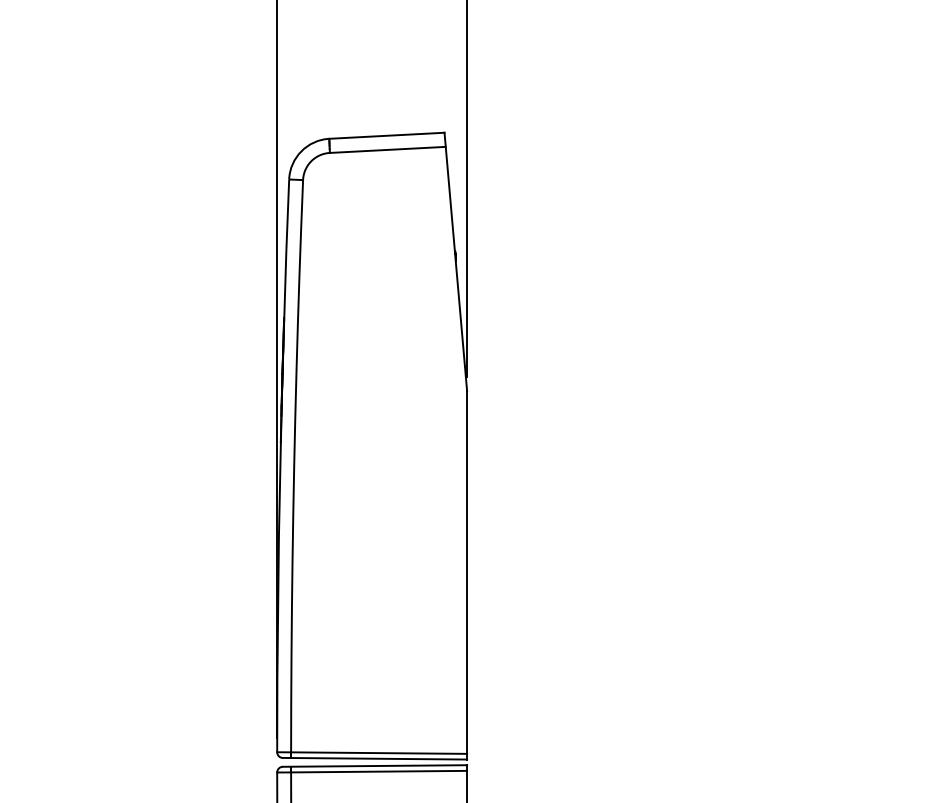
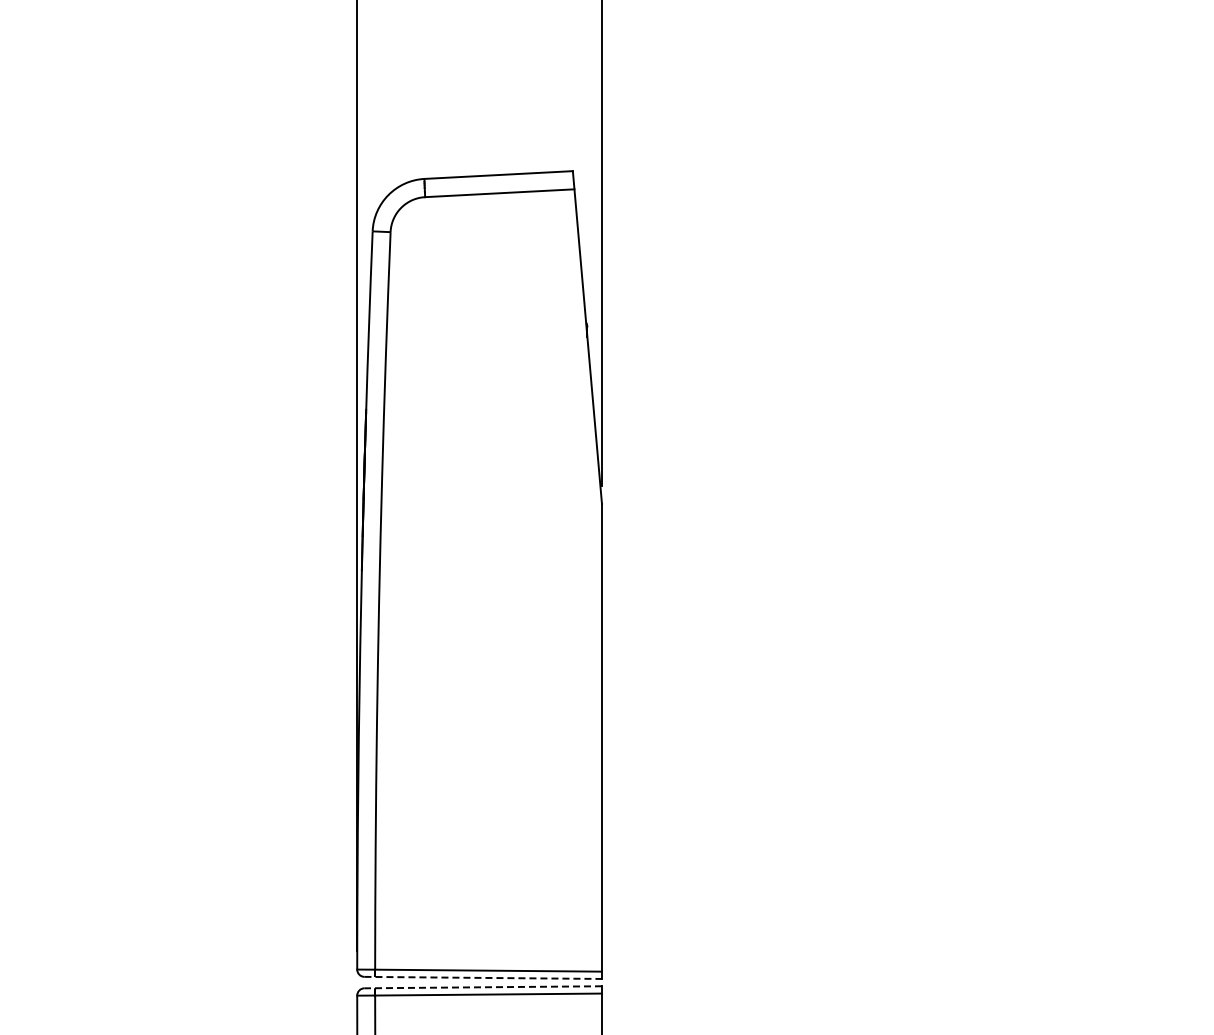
line: (375, 758) -> (483, 977), solid -> dashed
line: (375, 766) -> (483, 987), solid -> dashed

